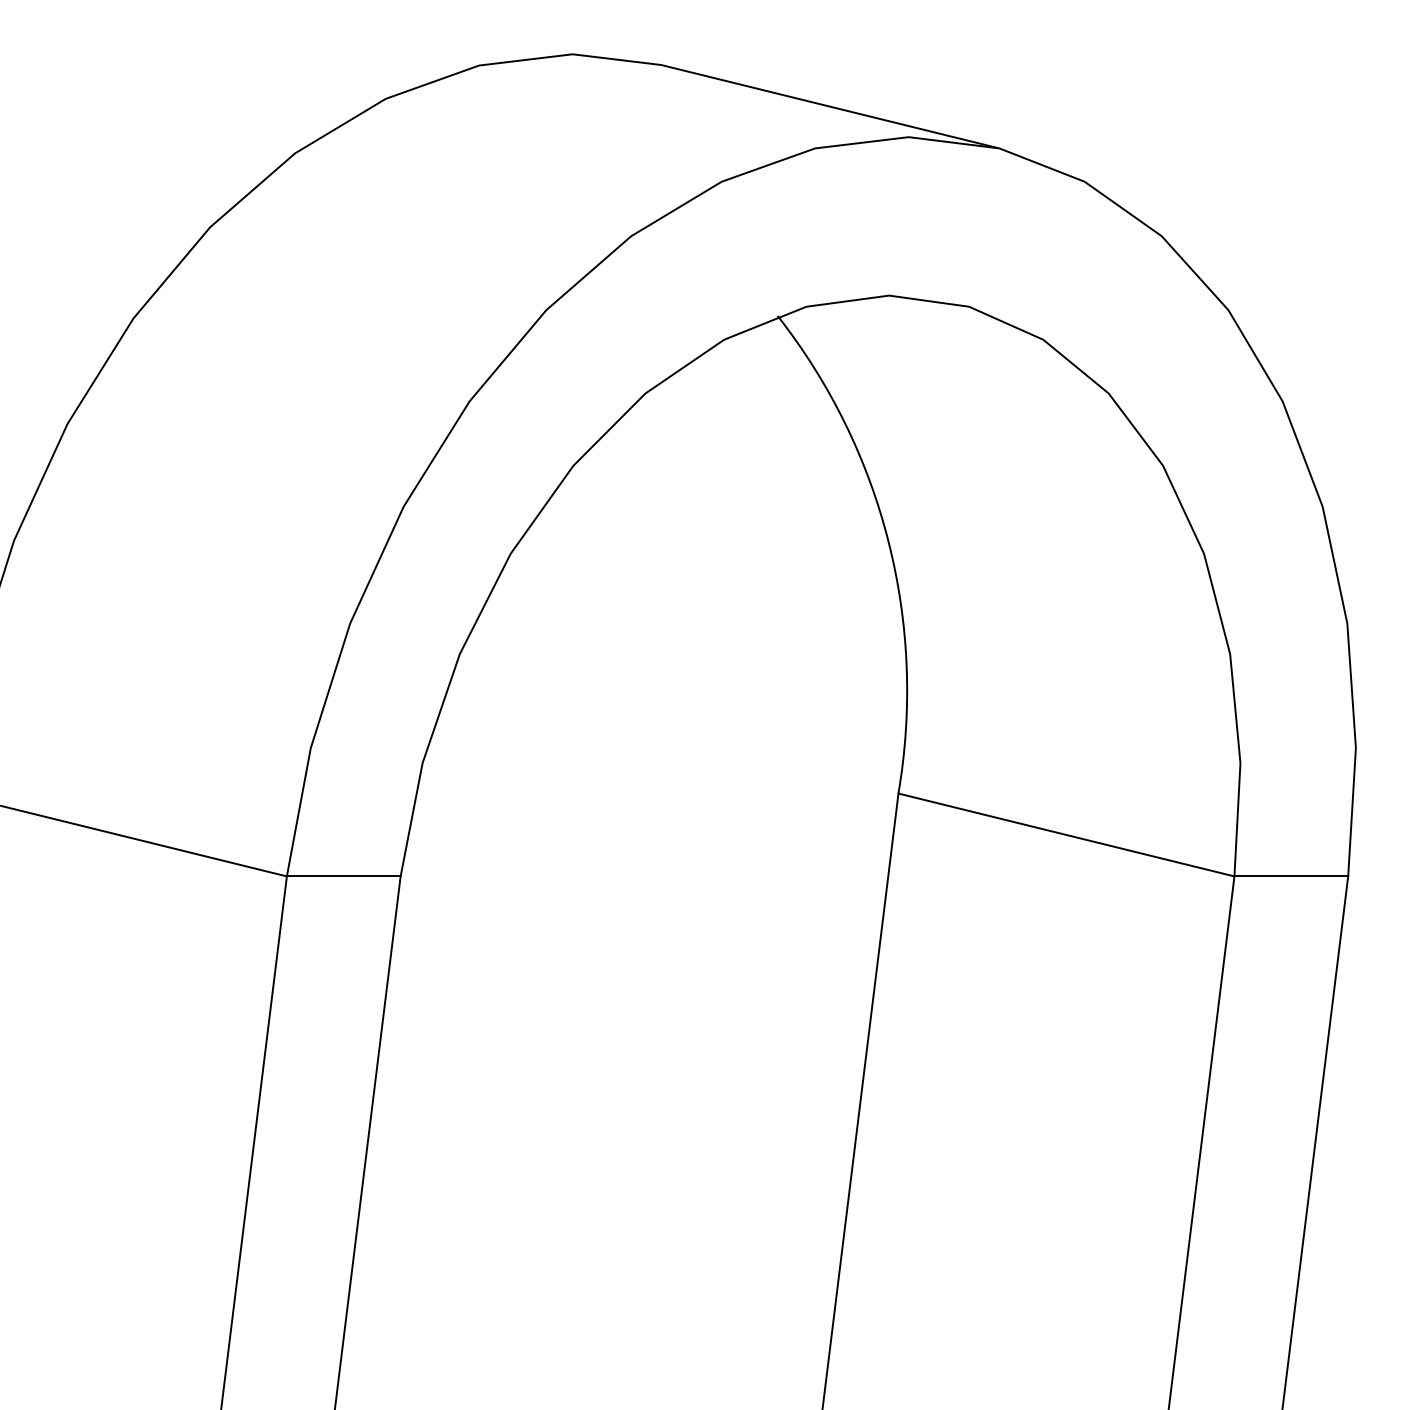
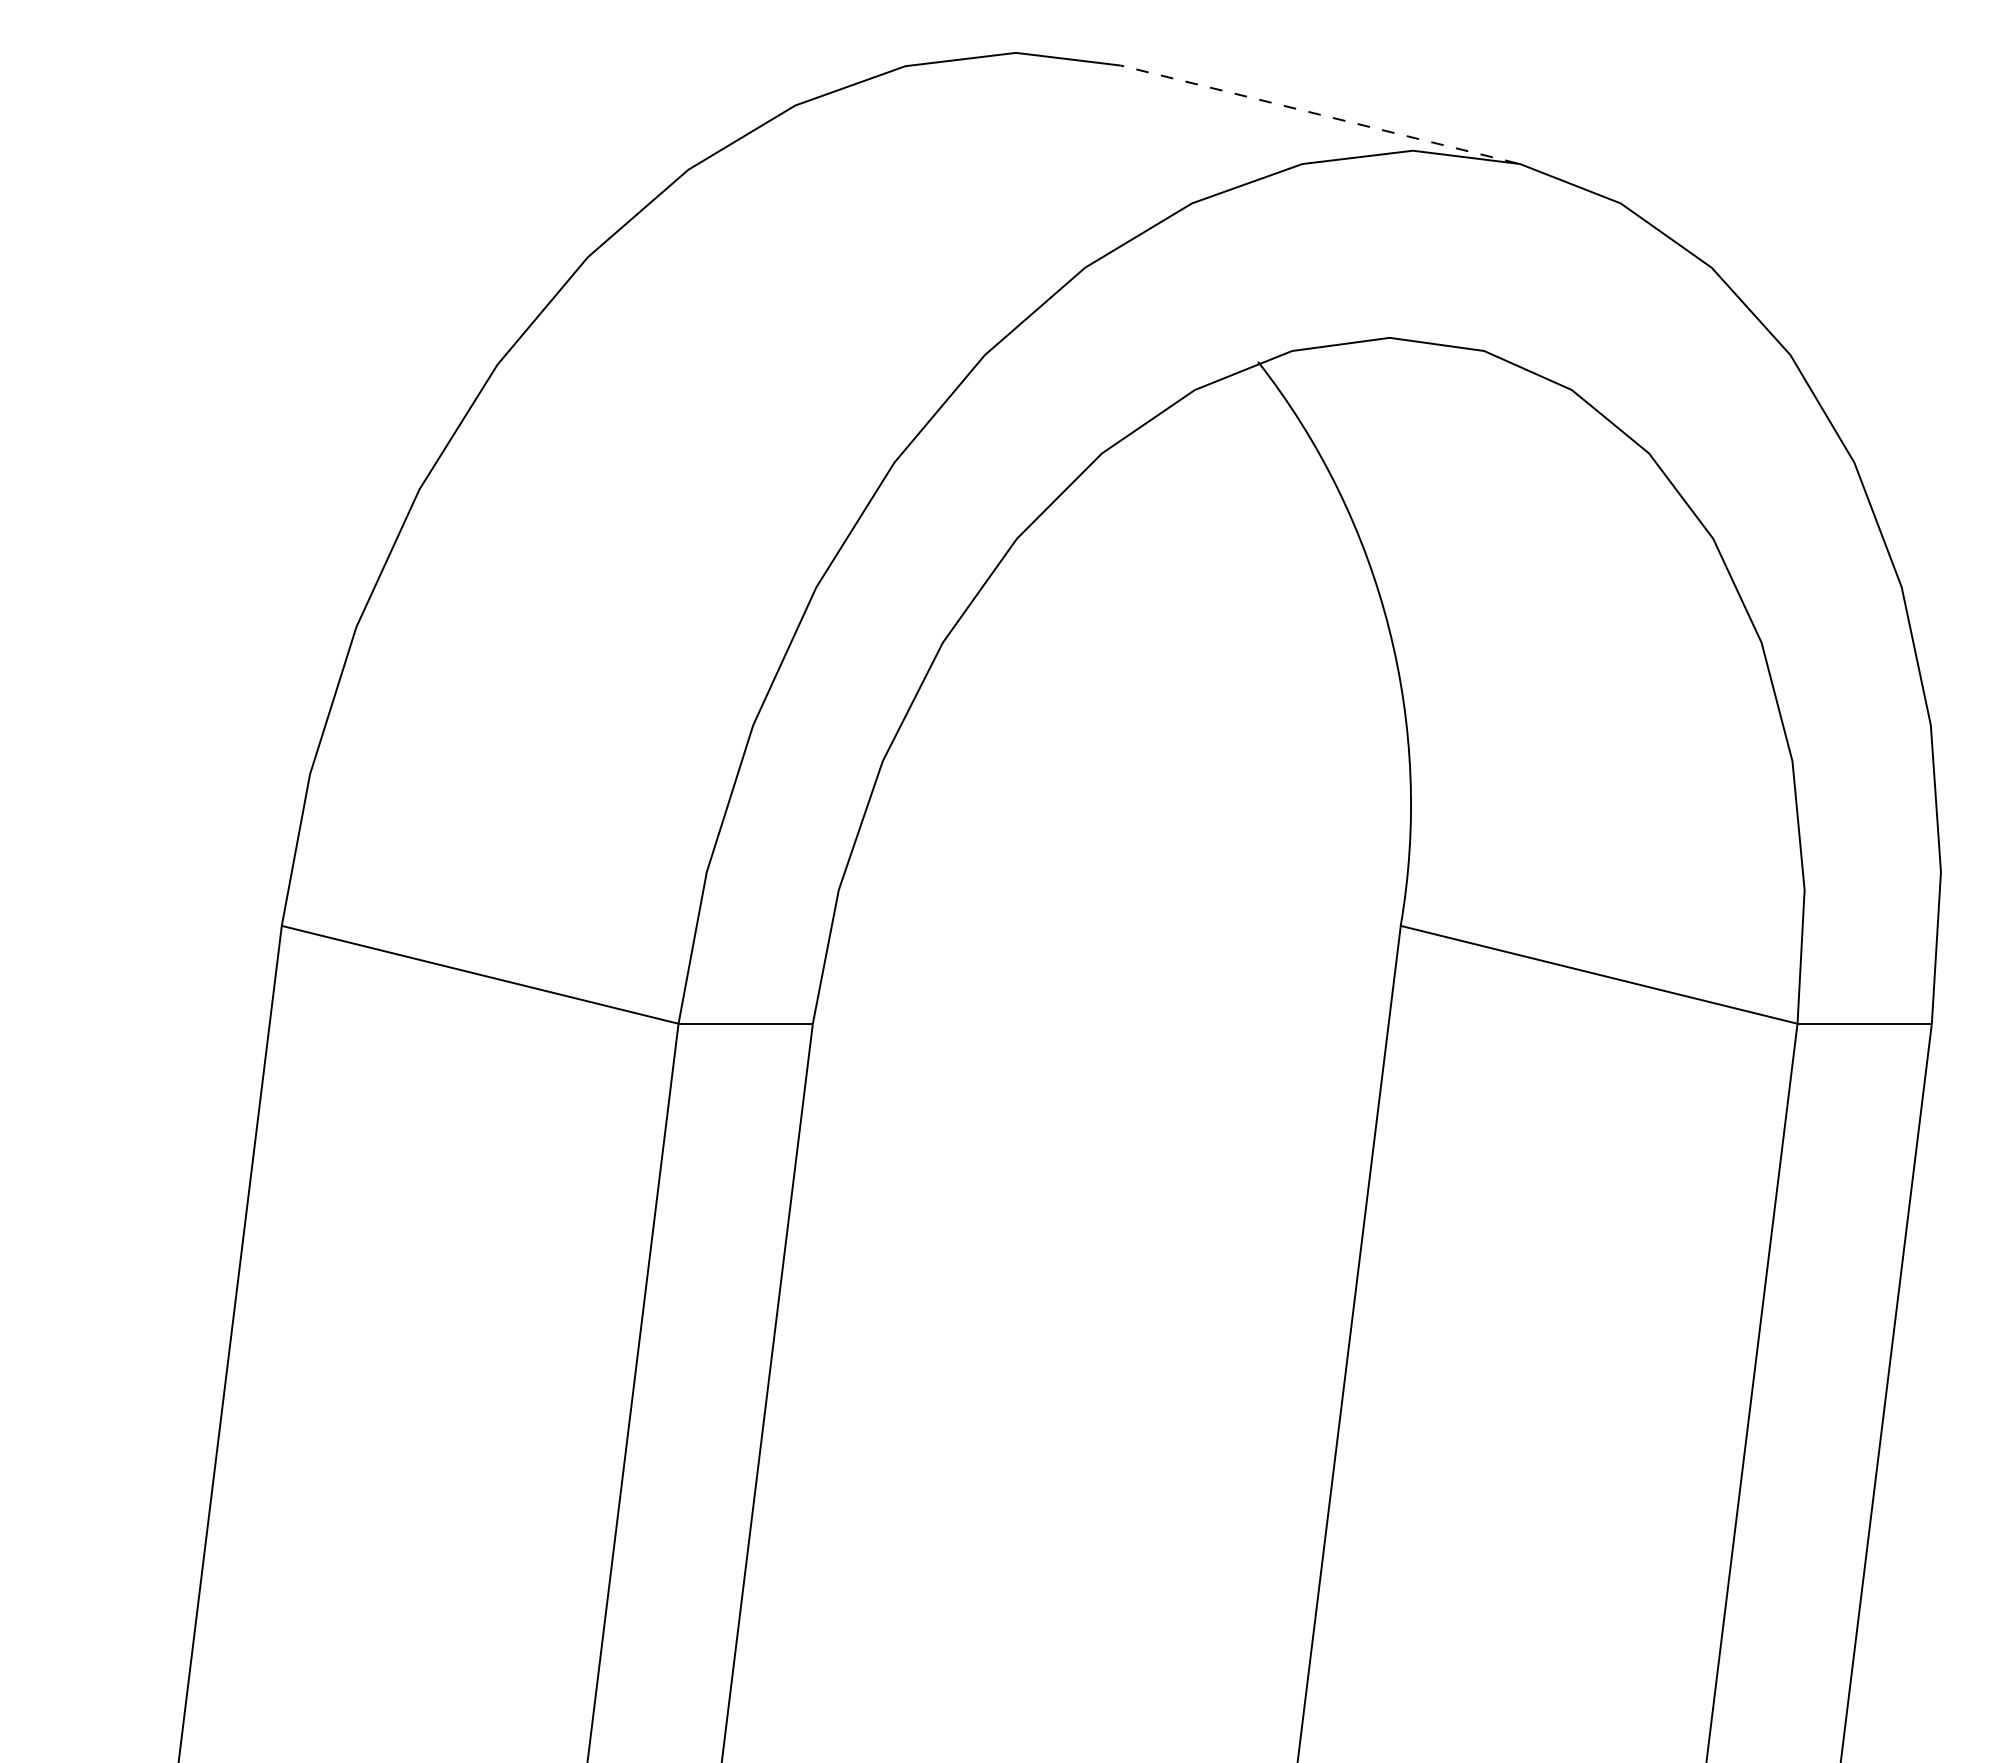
line: (828, 106) -> (1318, 114), solid -> dashed

